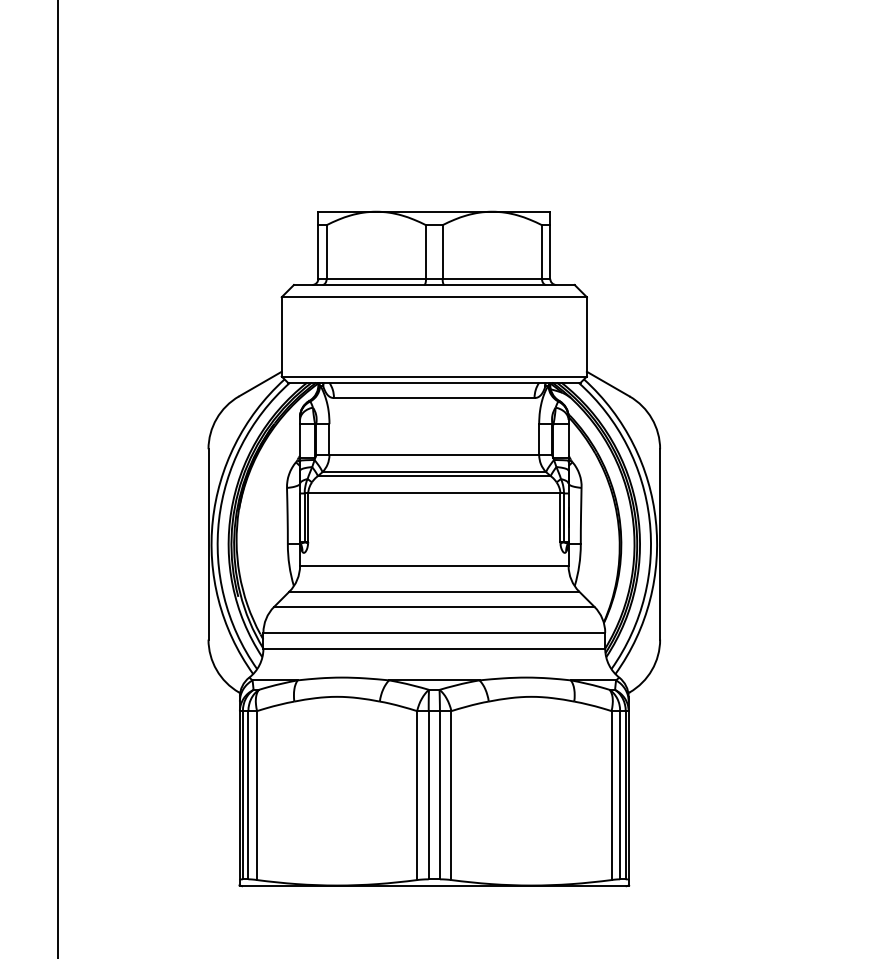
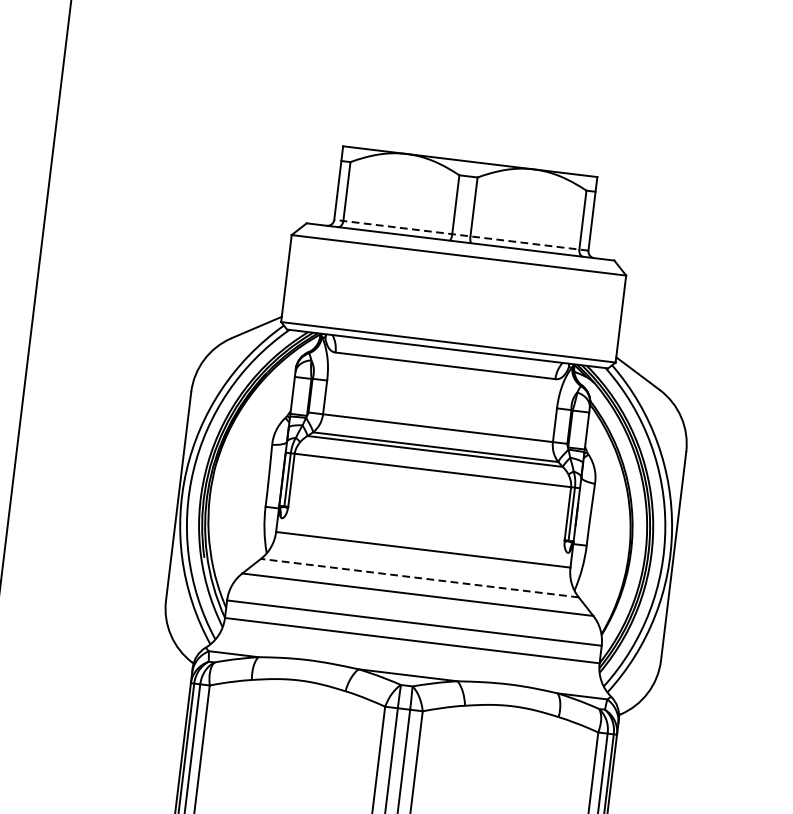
line: (434, 278) -> (461, 234), solid -> dashed
line: (433, 591) -> (418, 577), solid -> dashed

